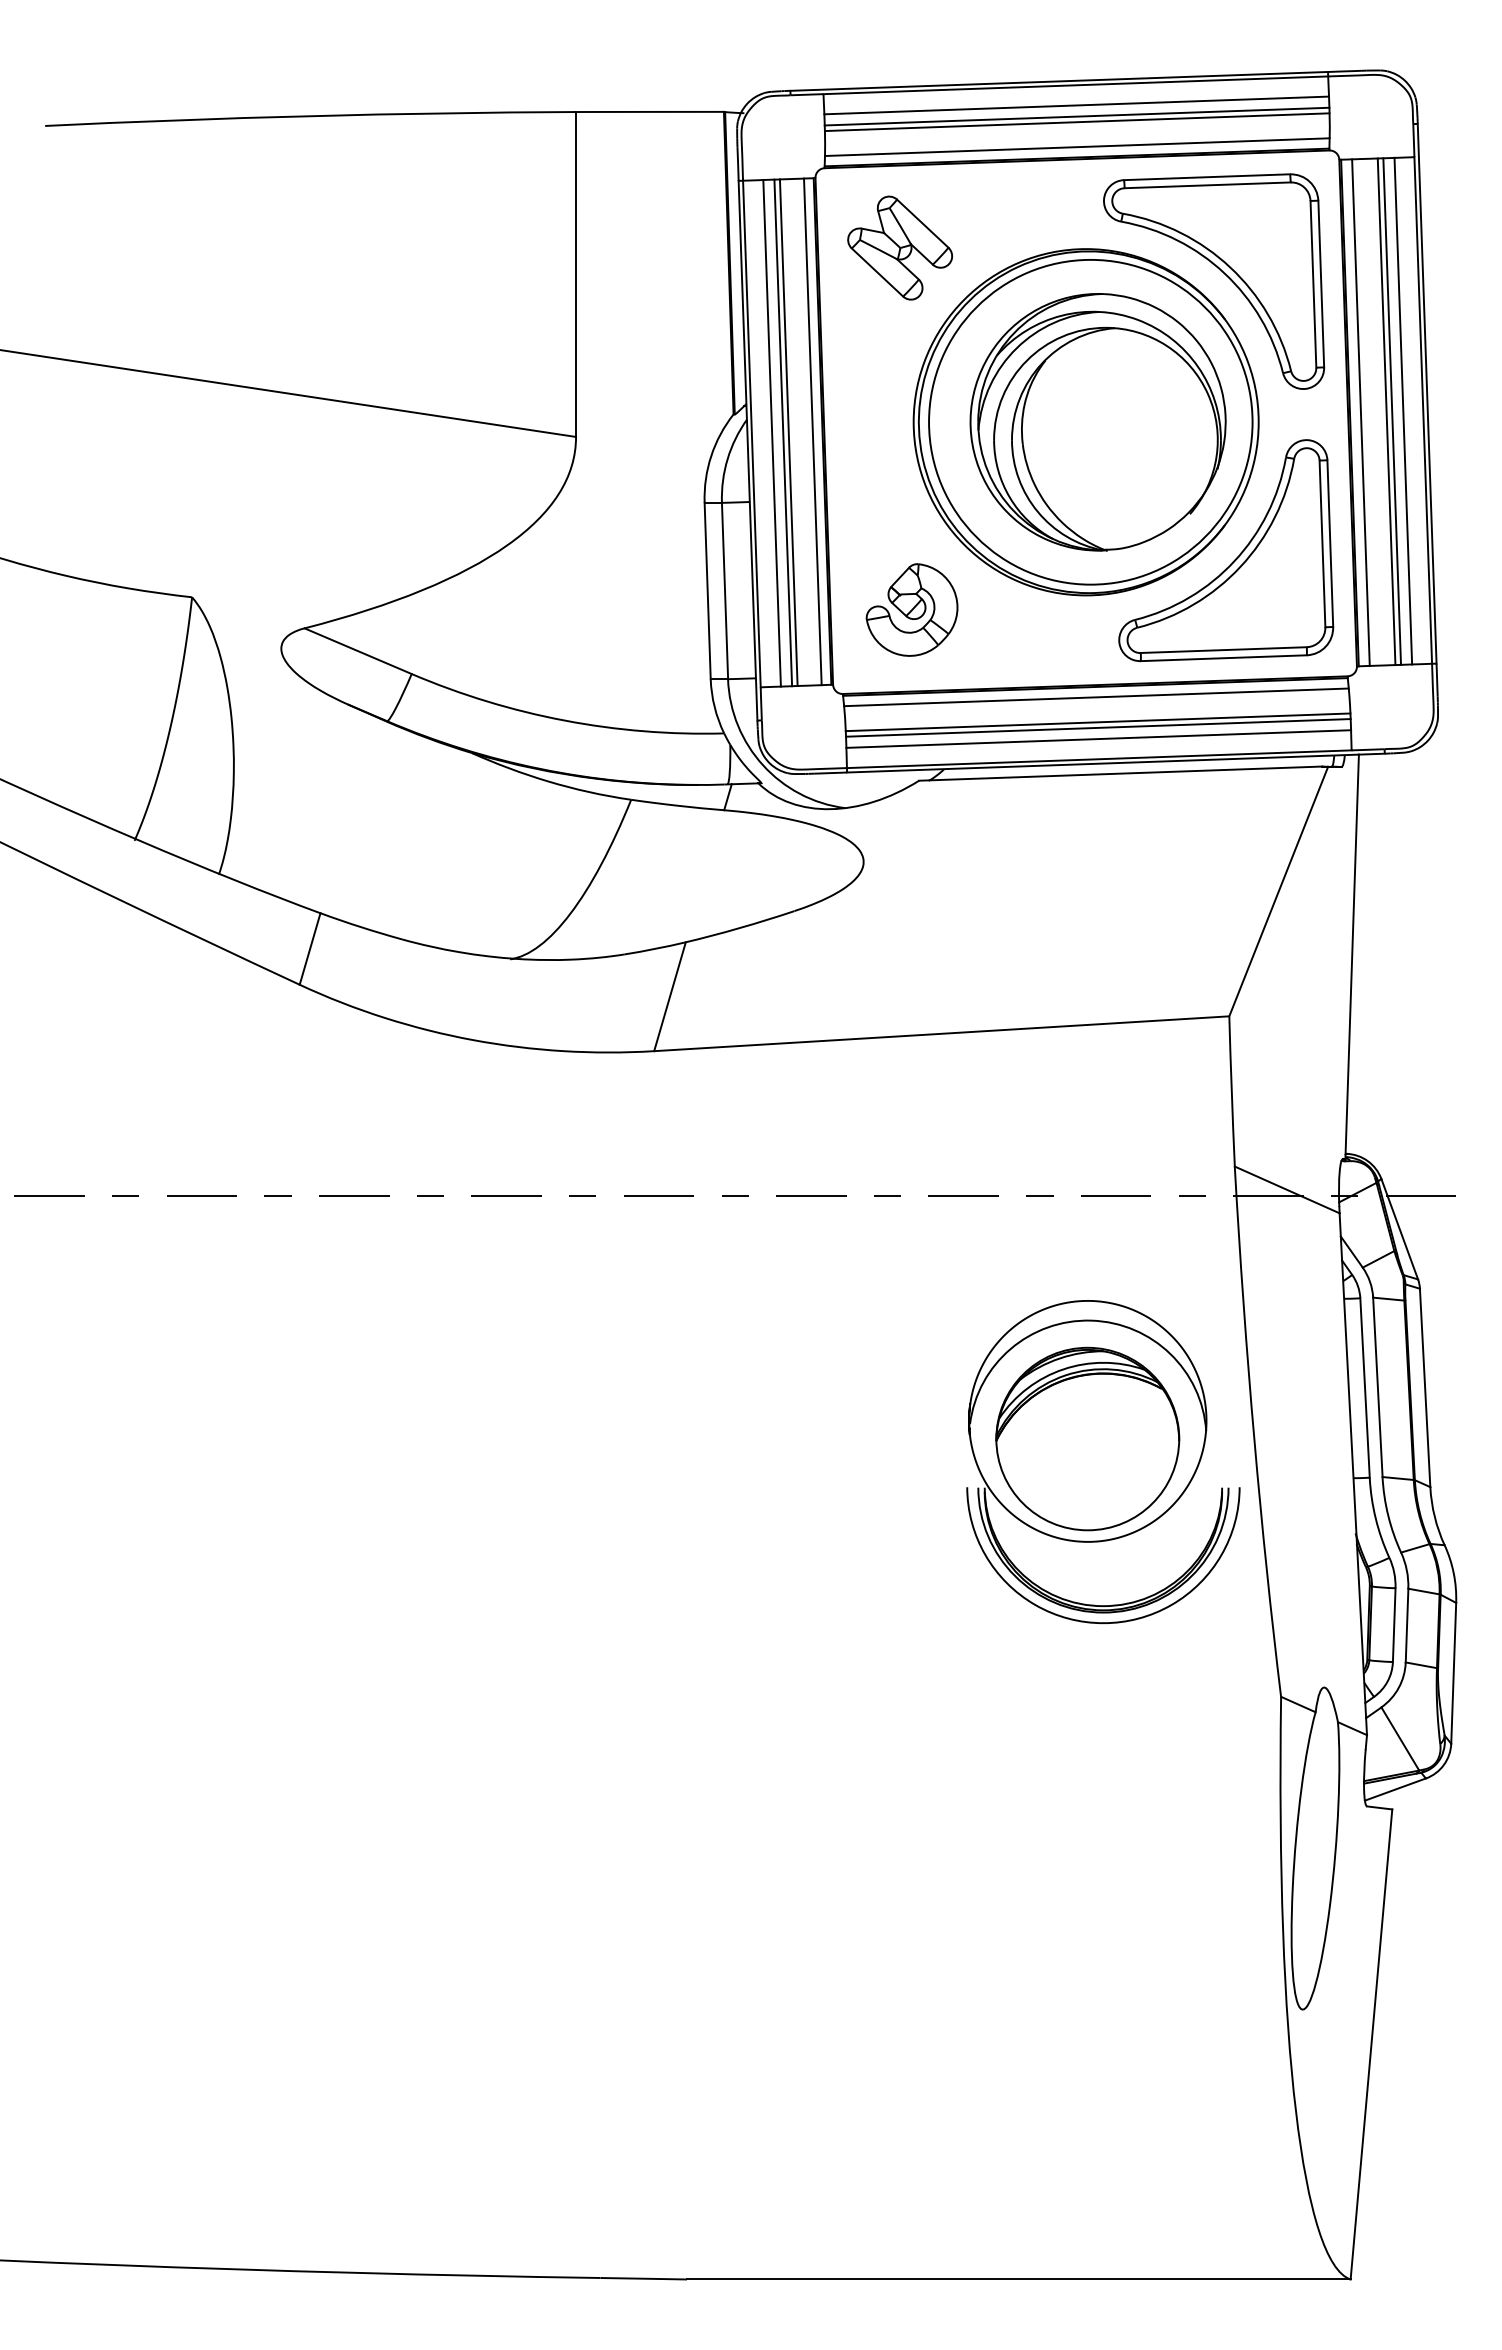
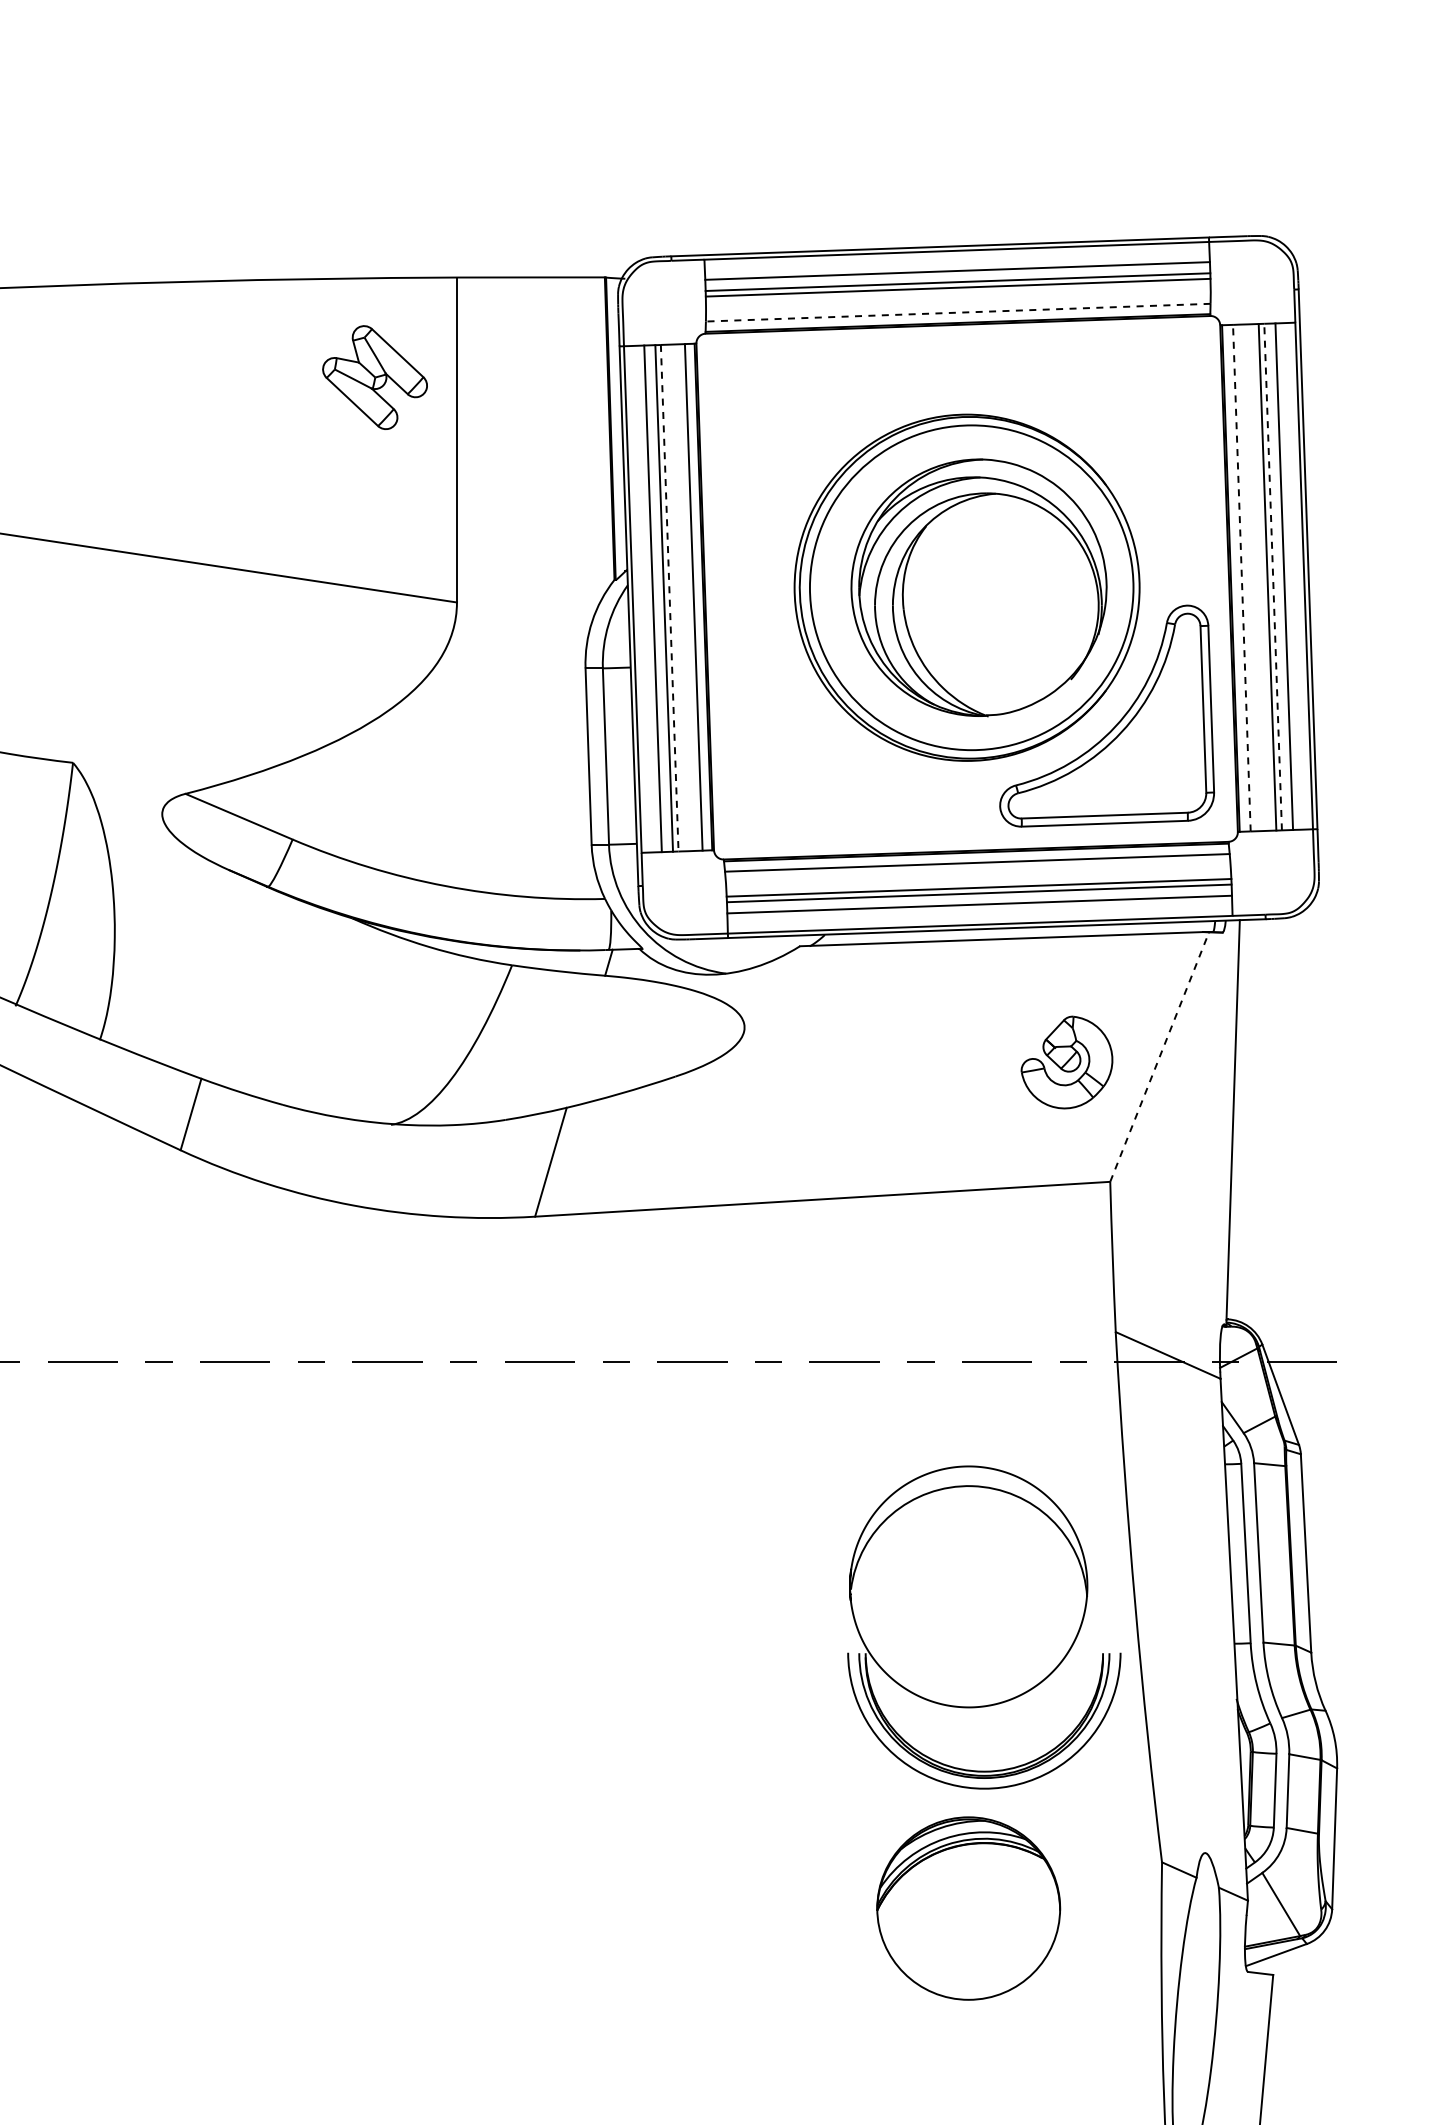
line: (1076, 147) -> (957, 313), solid -> dashed
part: (899, 247) -> (374, 377), moved
part: (1222, 272) -> (1103, 438), removed
line: (1392, 411) -> (1273, 577), solid -> dashed
line: (1360, 412) -> (1241, 578), solid -> dashed
line: (788, 433) -> (669, 599), solid -> dashed
part: (911, 609) -> (1066, 1062), moved
line: (1278, 891) -> (1159, 1057), solid -> dashed
part: (1087, 1438) -> (968, 1908), moved

